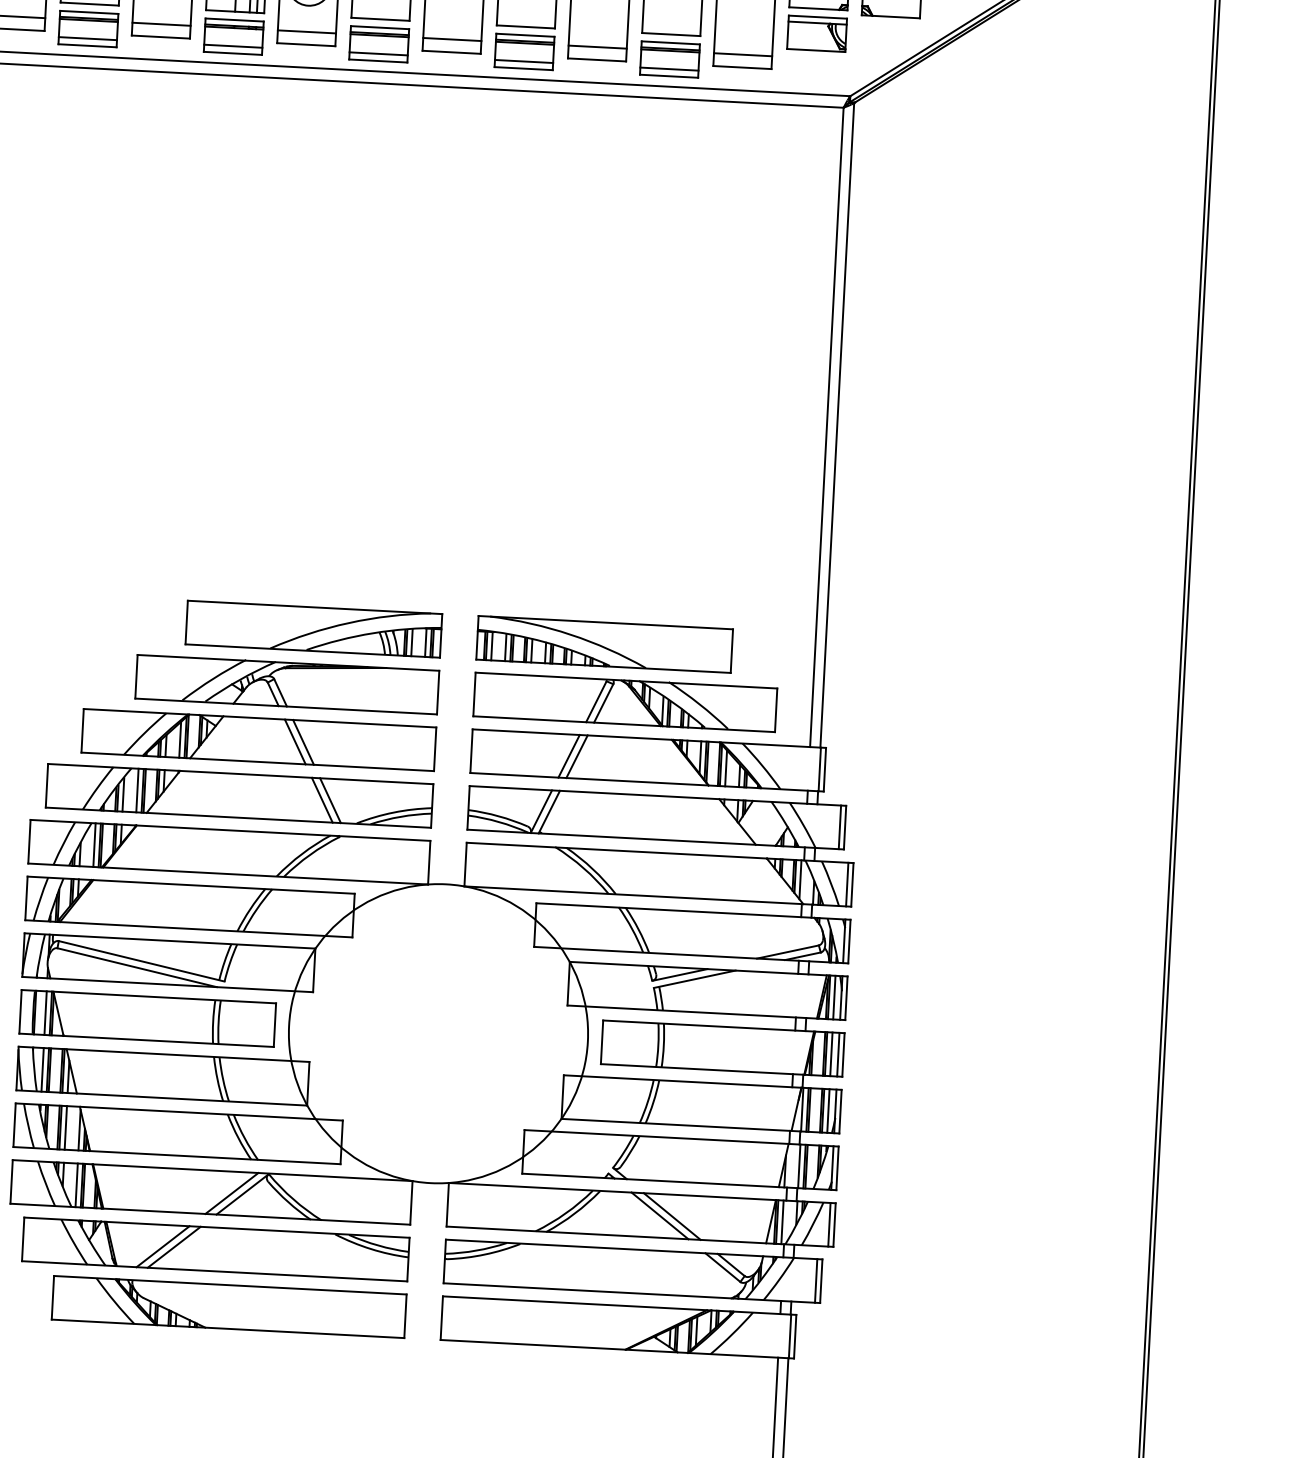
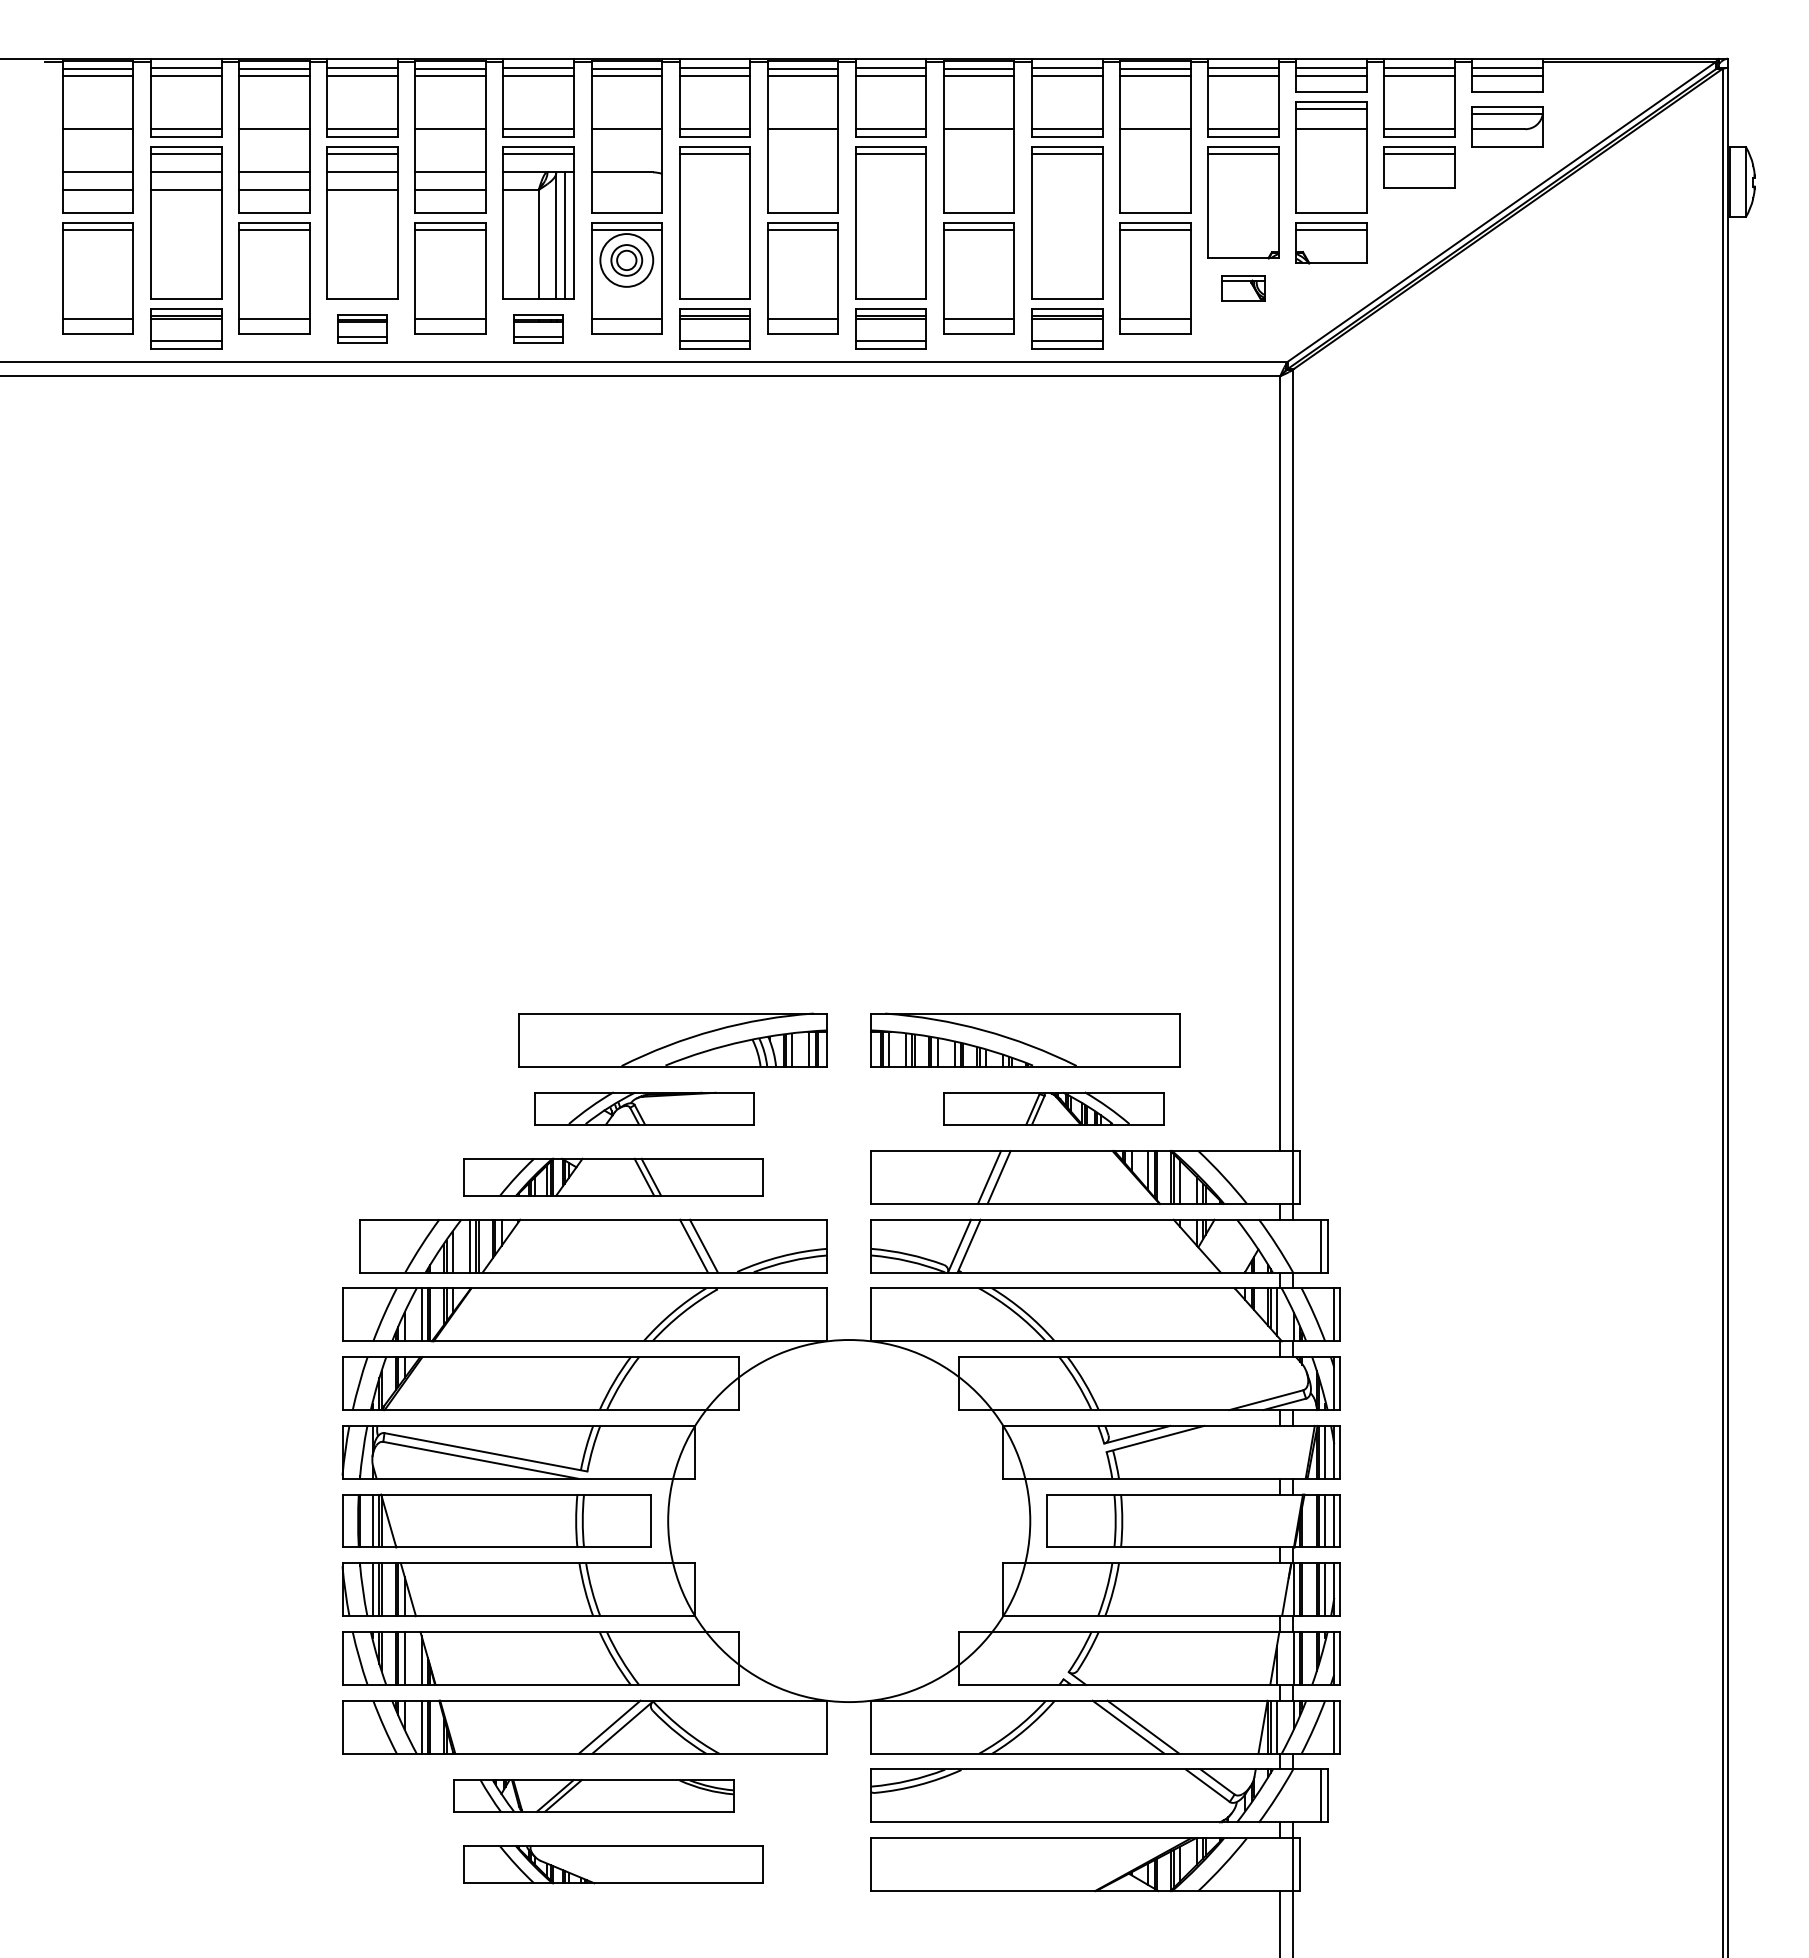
part: (88, 28) -> (362, 328), size x0.7
part: (817, 33) -> (1243, 288), size x0.6
part: (233, 36) -> (538, 328), size x0.7
part: (287, 684) -> (644, 1108), size x0.6
part: (624, 702) -> (1053, 1108), size x0.6
part: (258, 739) -> (613, 1176), size x0.7
part: (215, 1249) -> (593, 1795), size x0.6
part: (229, 1306) -> (613, 1864), size x0.7

